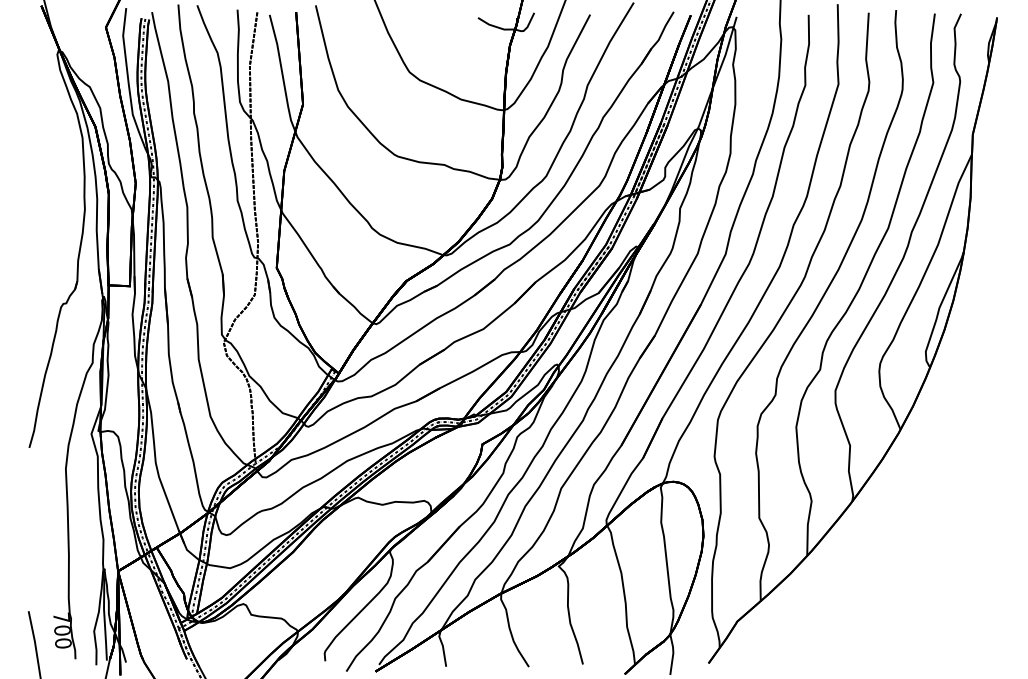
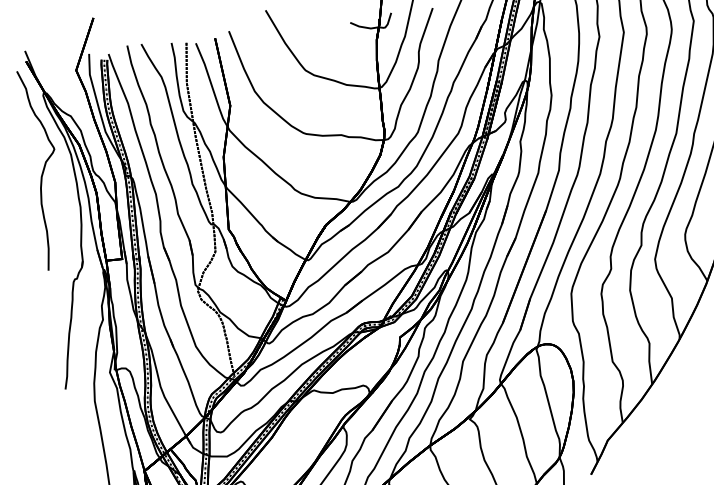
curve: (44, 152) -> (44, 169), added

